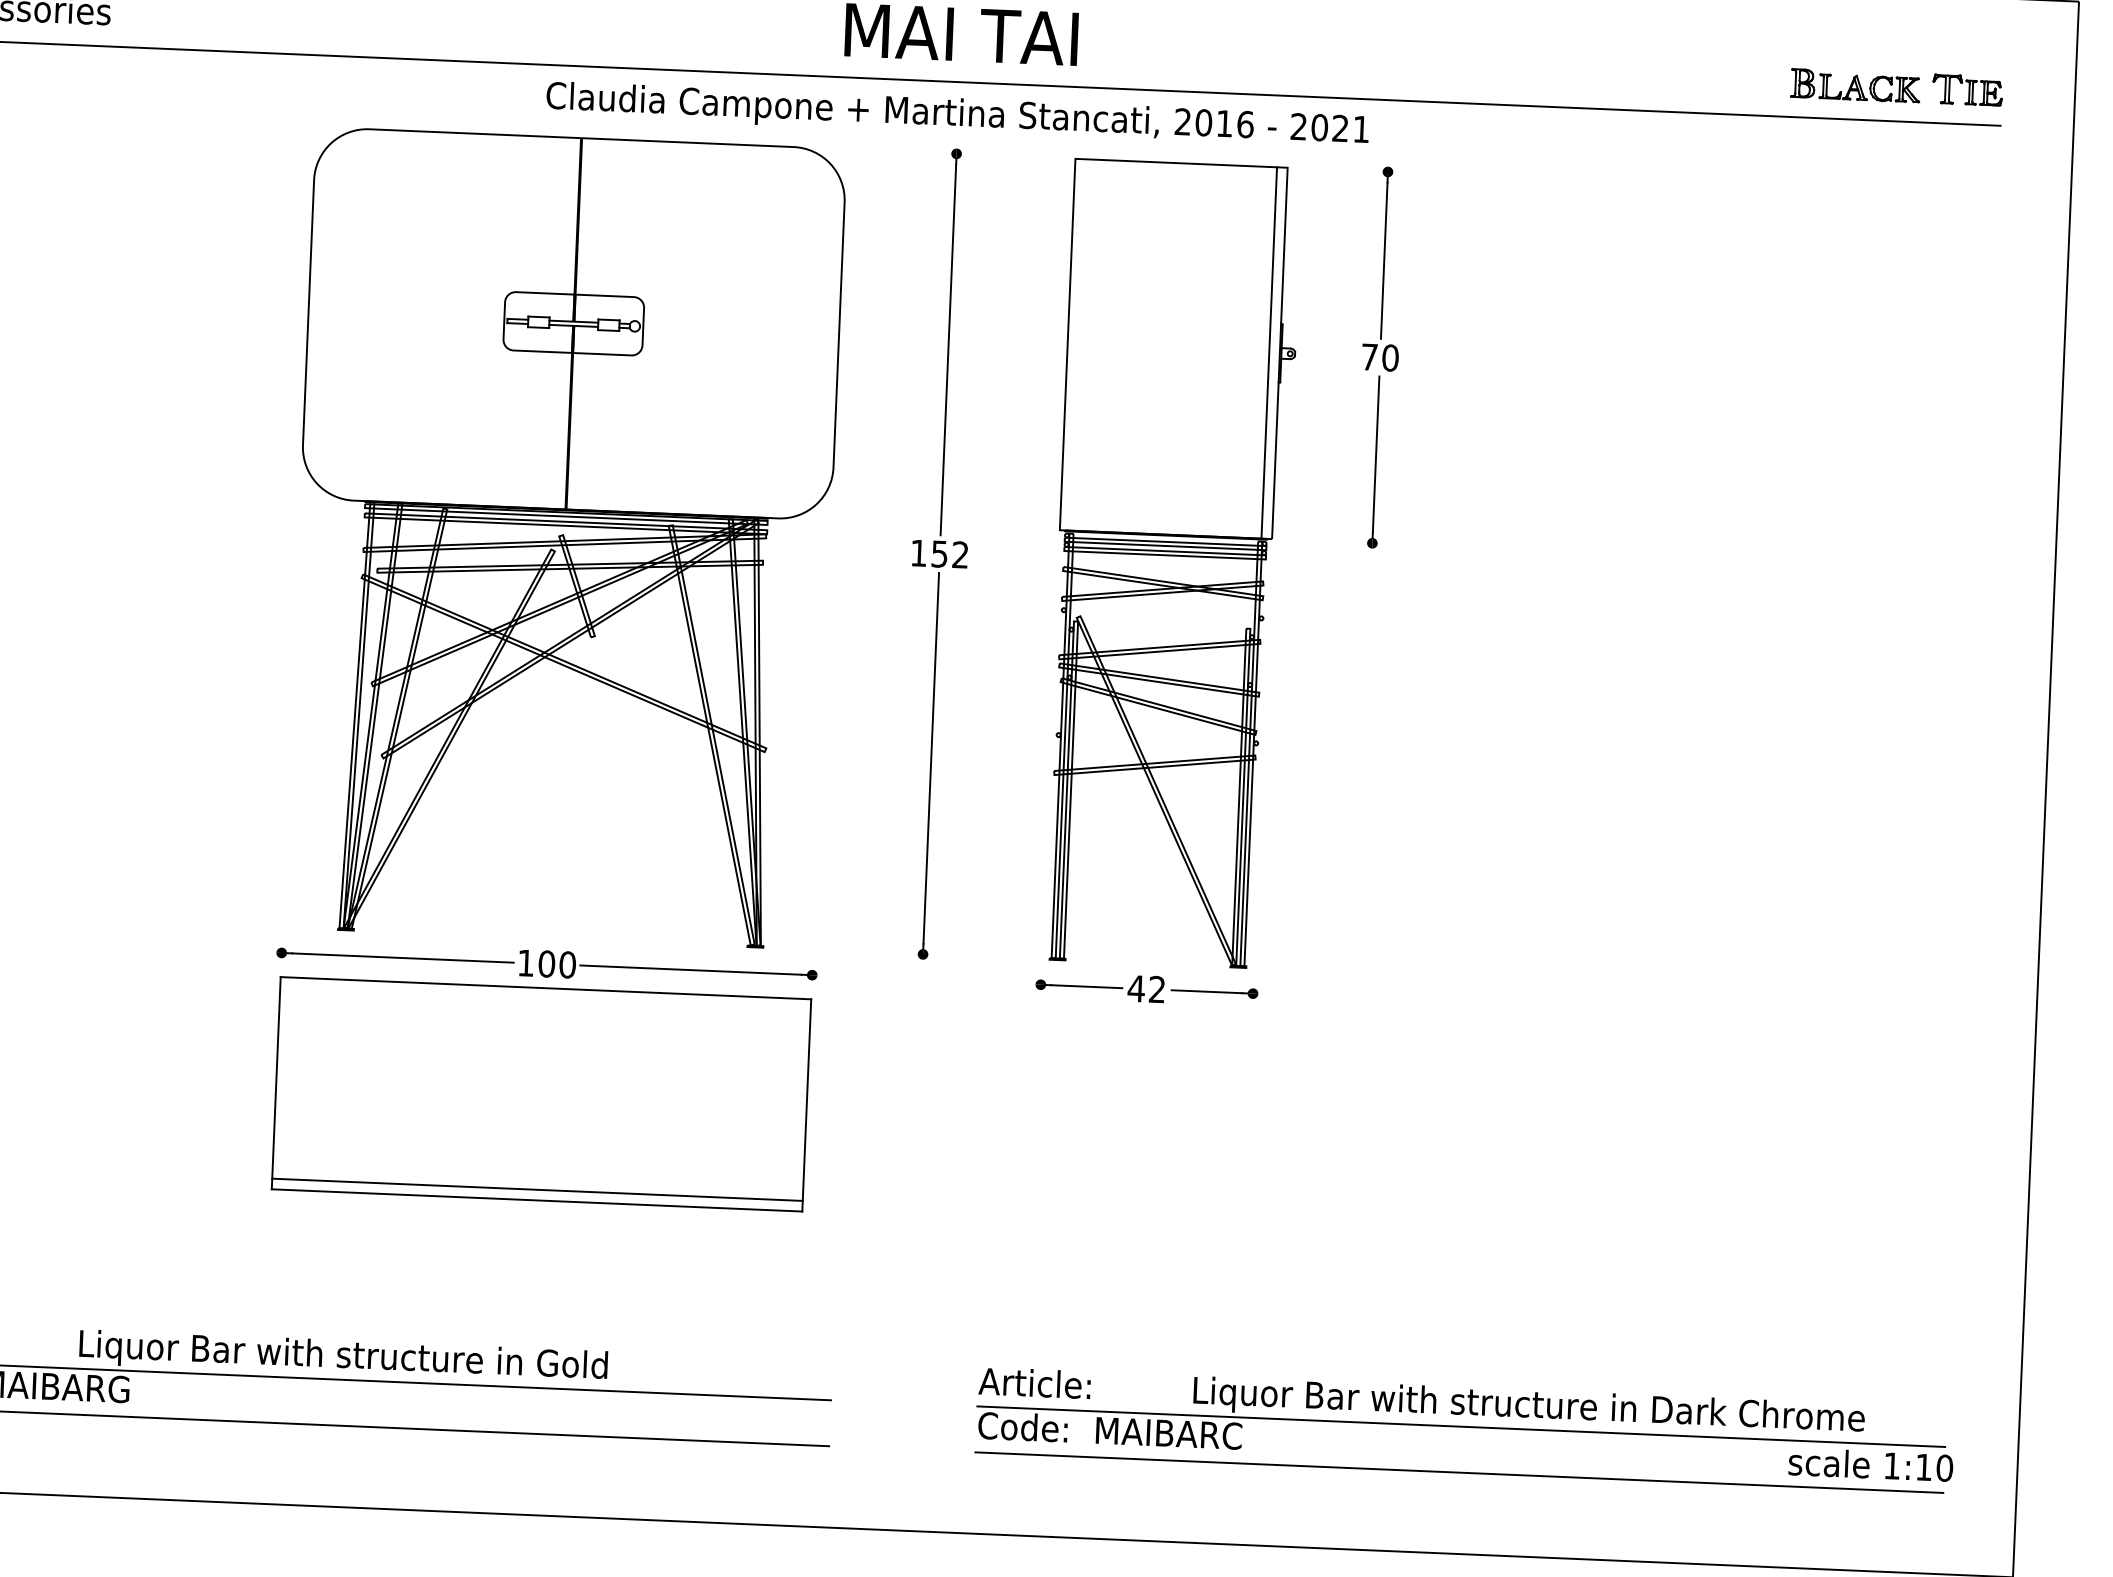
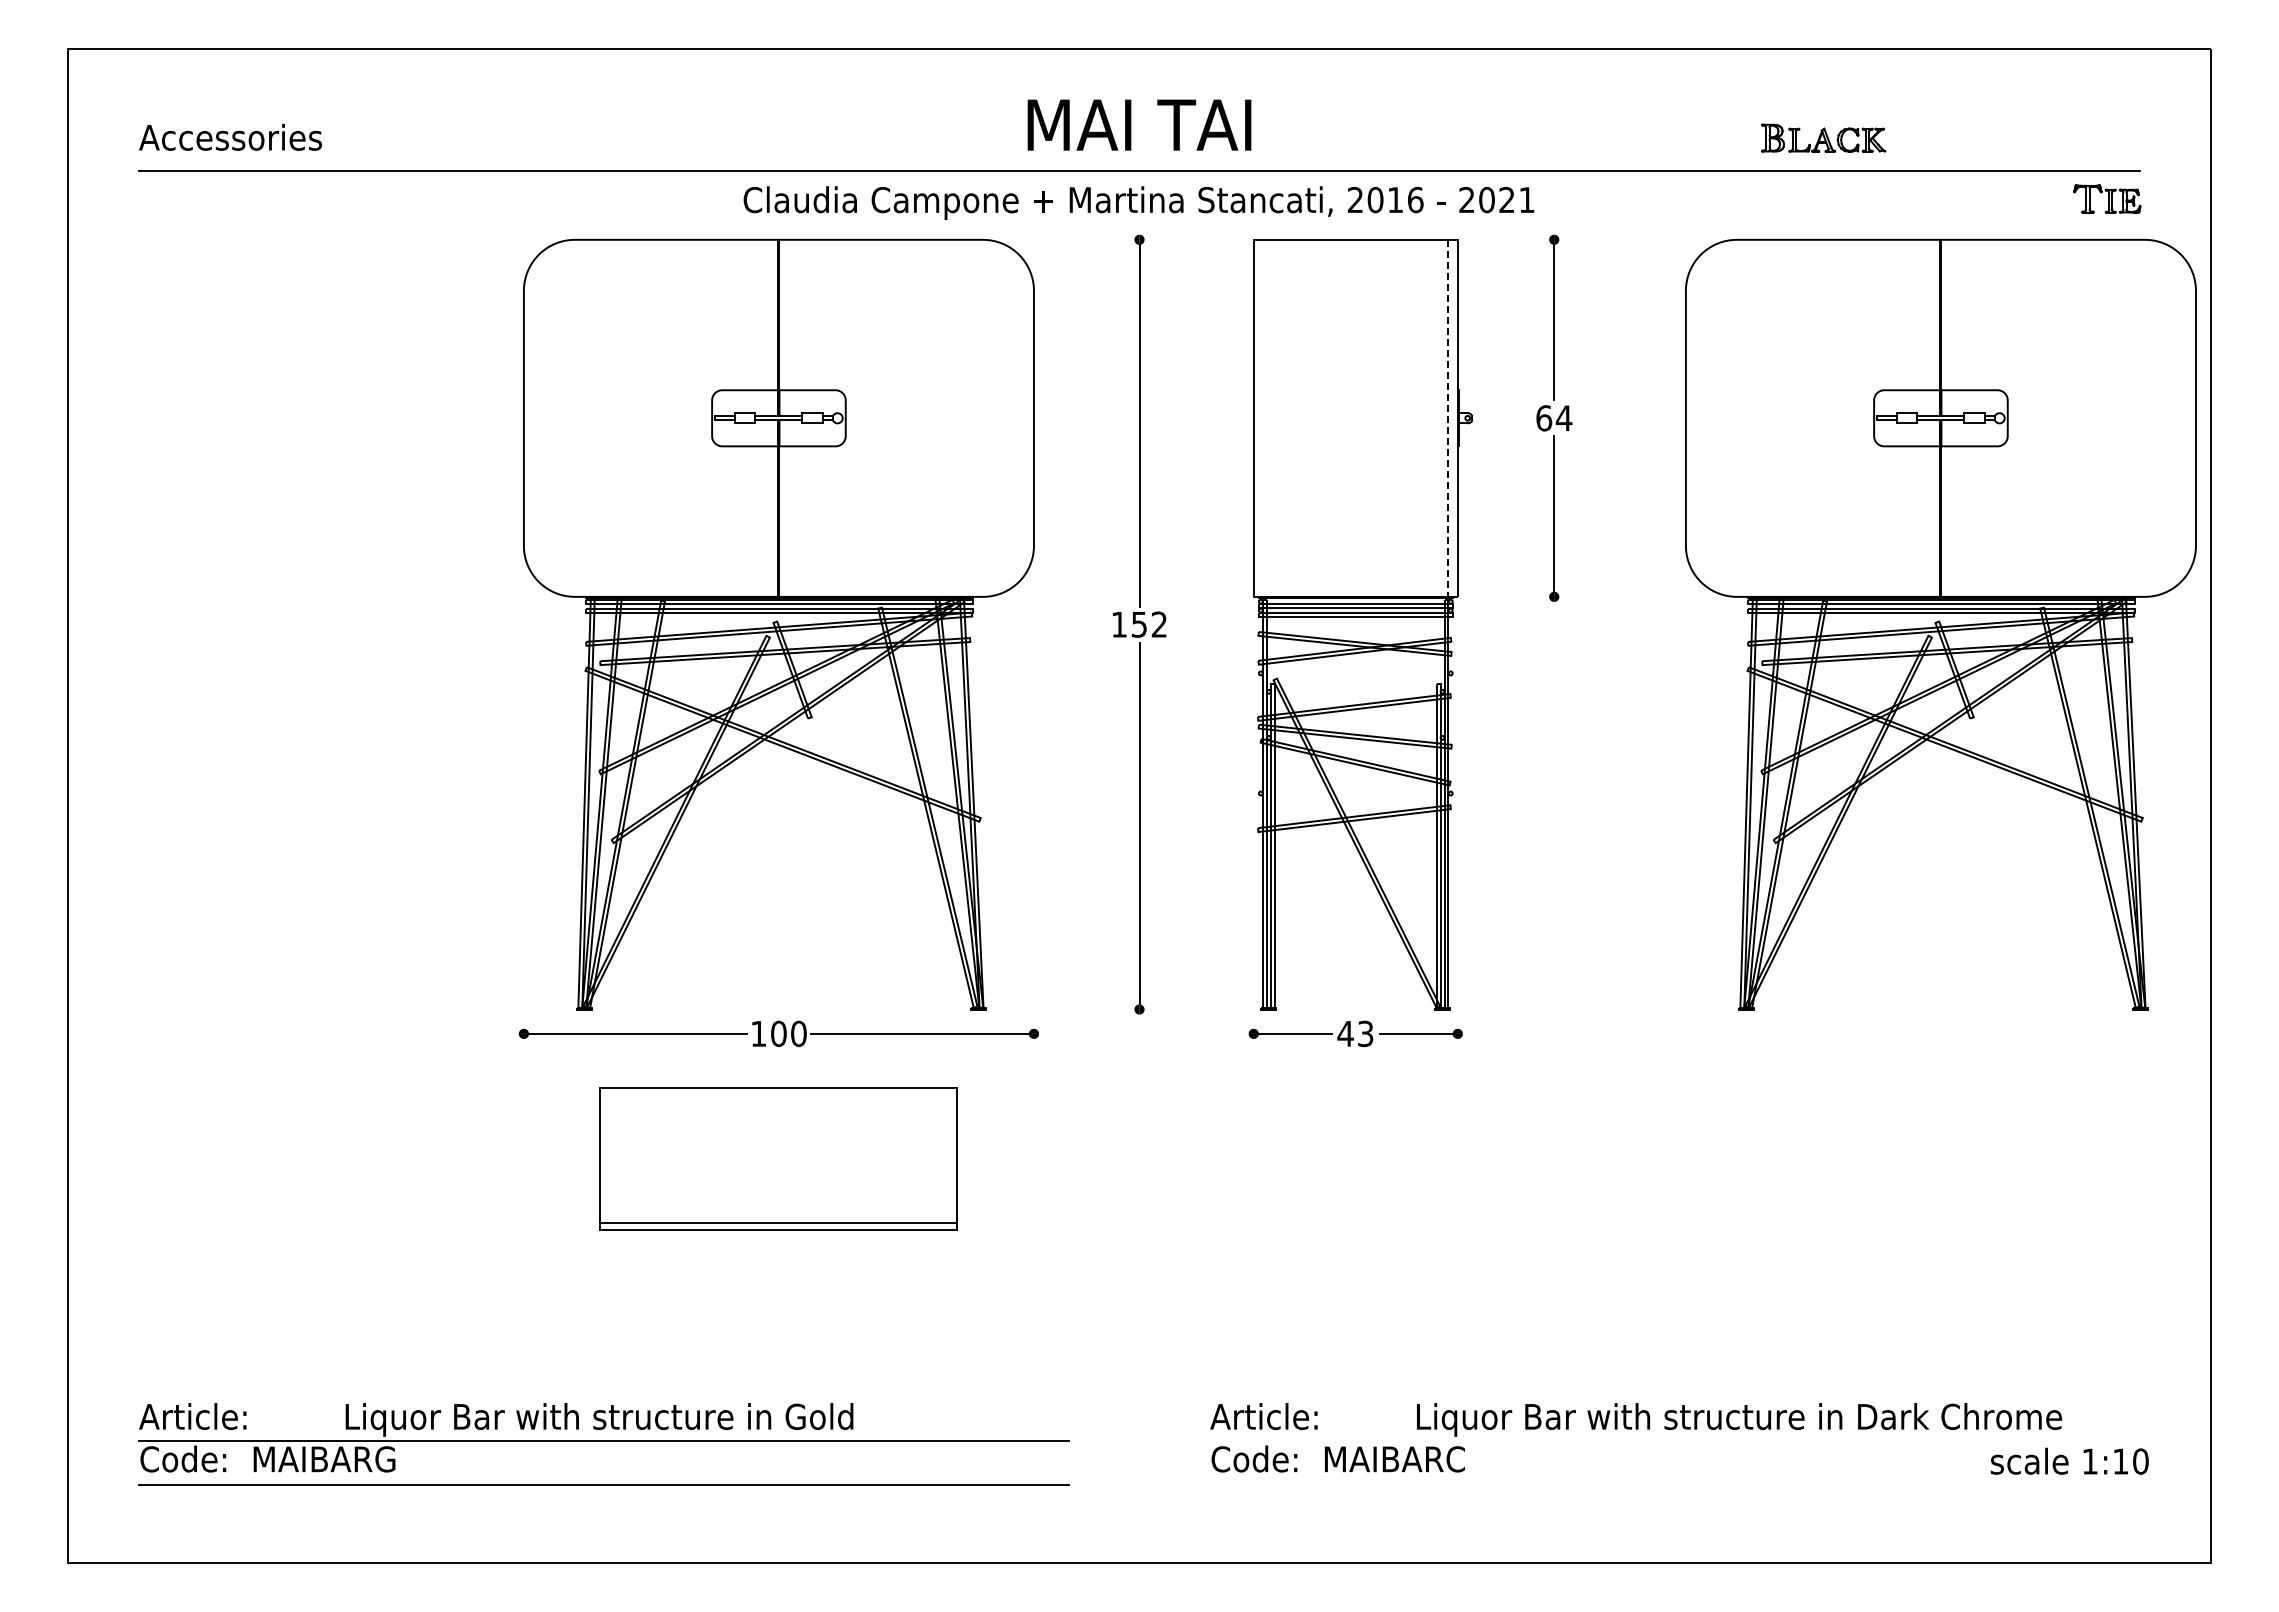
part: (1855, 84) -> (1823, 137), moved
part: (1967, 89) -> (2107, 198), moved
line: (1269, 353) -> (1447, 418), solid -> dashed
text: (1380, 357) -> (1554, 418), 70 -> 64
part: (1772, 588) -> (1940, 624), added
text: (1157, 990) -> (1365, 1034), 42 -> 43
part: (541, 1093) -> (778, 1158), size x0.7
line: (1460, 1427) -> (1674, 1441), removed
line: (1458, 1472) -> (1674, 1485), removed

